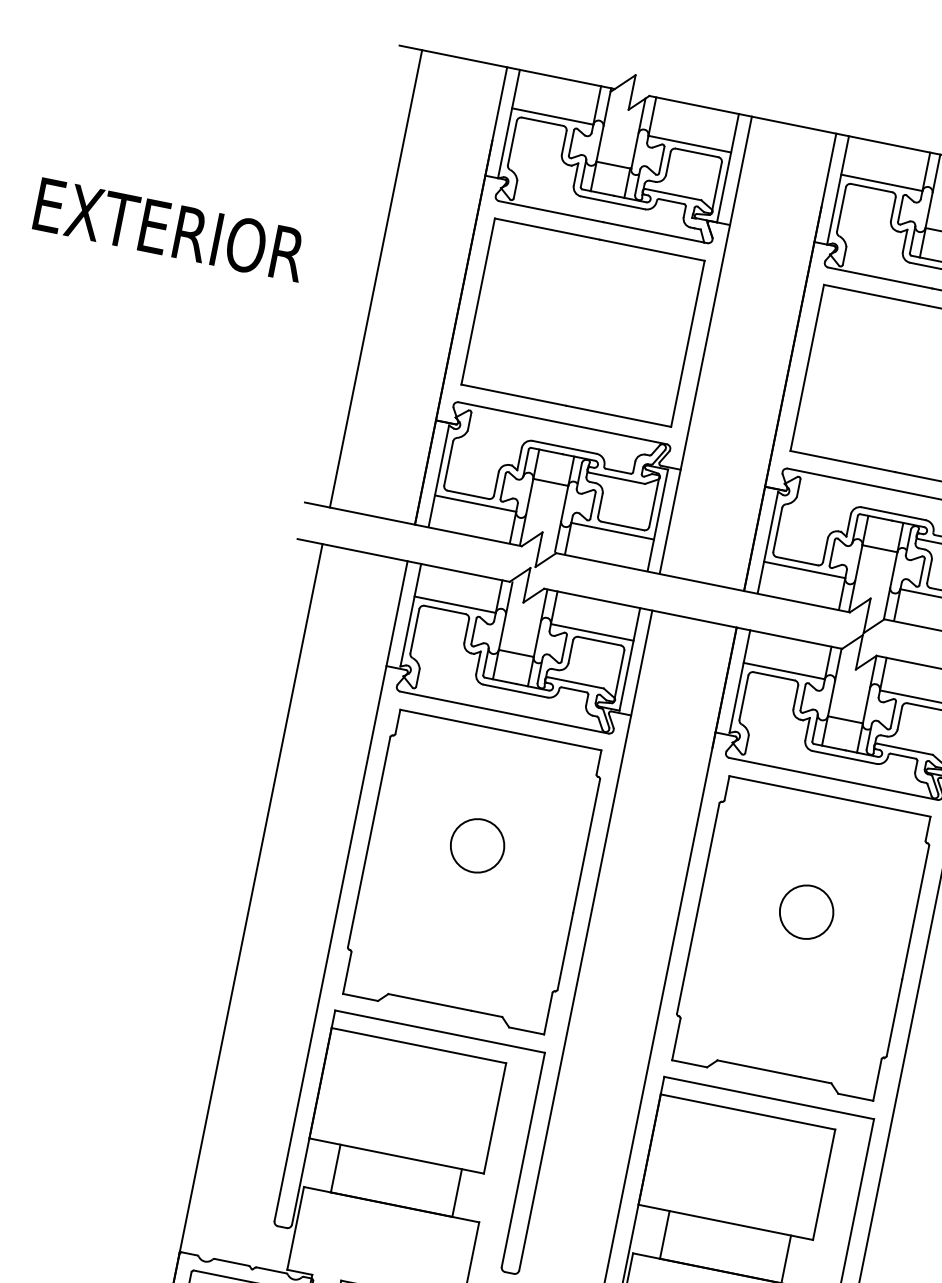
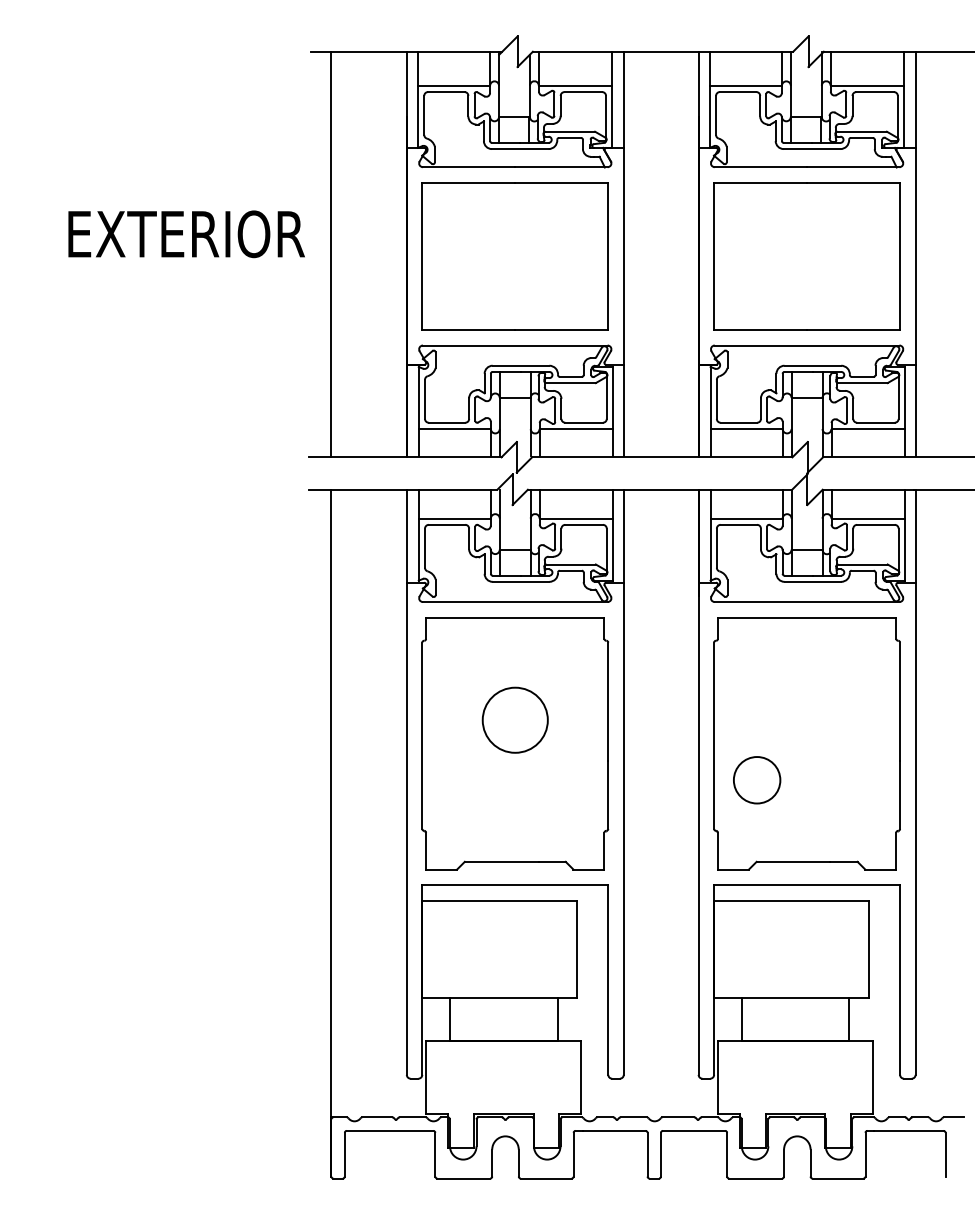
text: (170, 230) -> (186, 234), moved
circle: (477, 846) -> (515, 720), size x1.4
circle: (807, 912) -> (757, 780), moved

